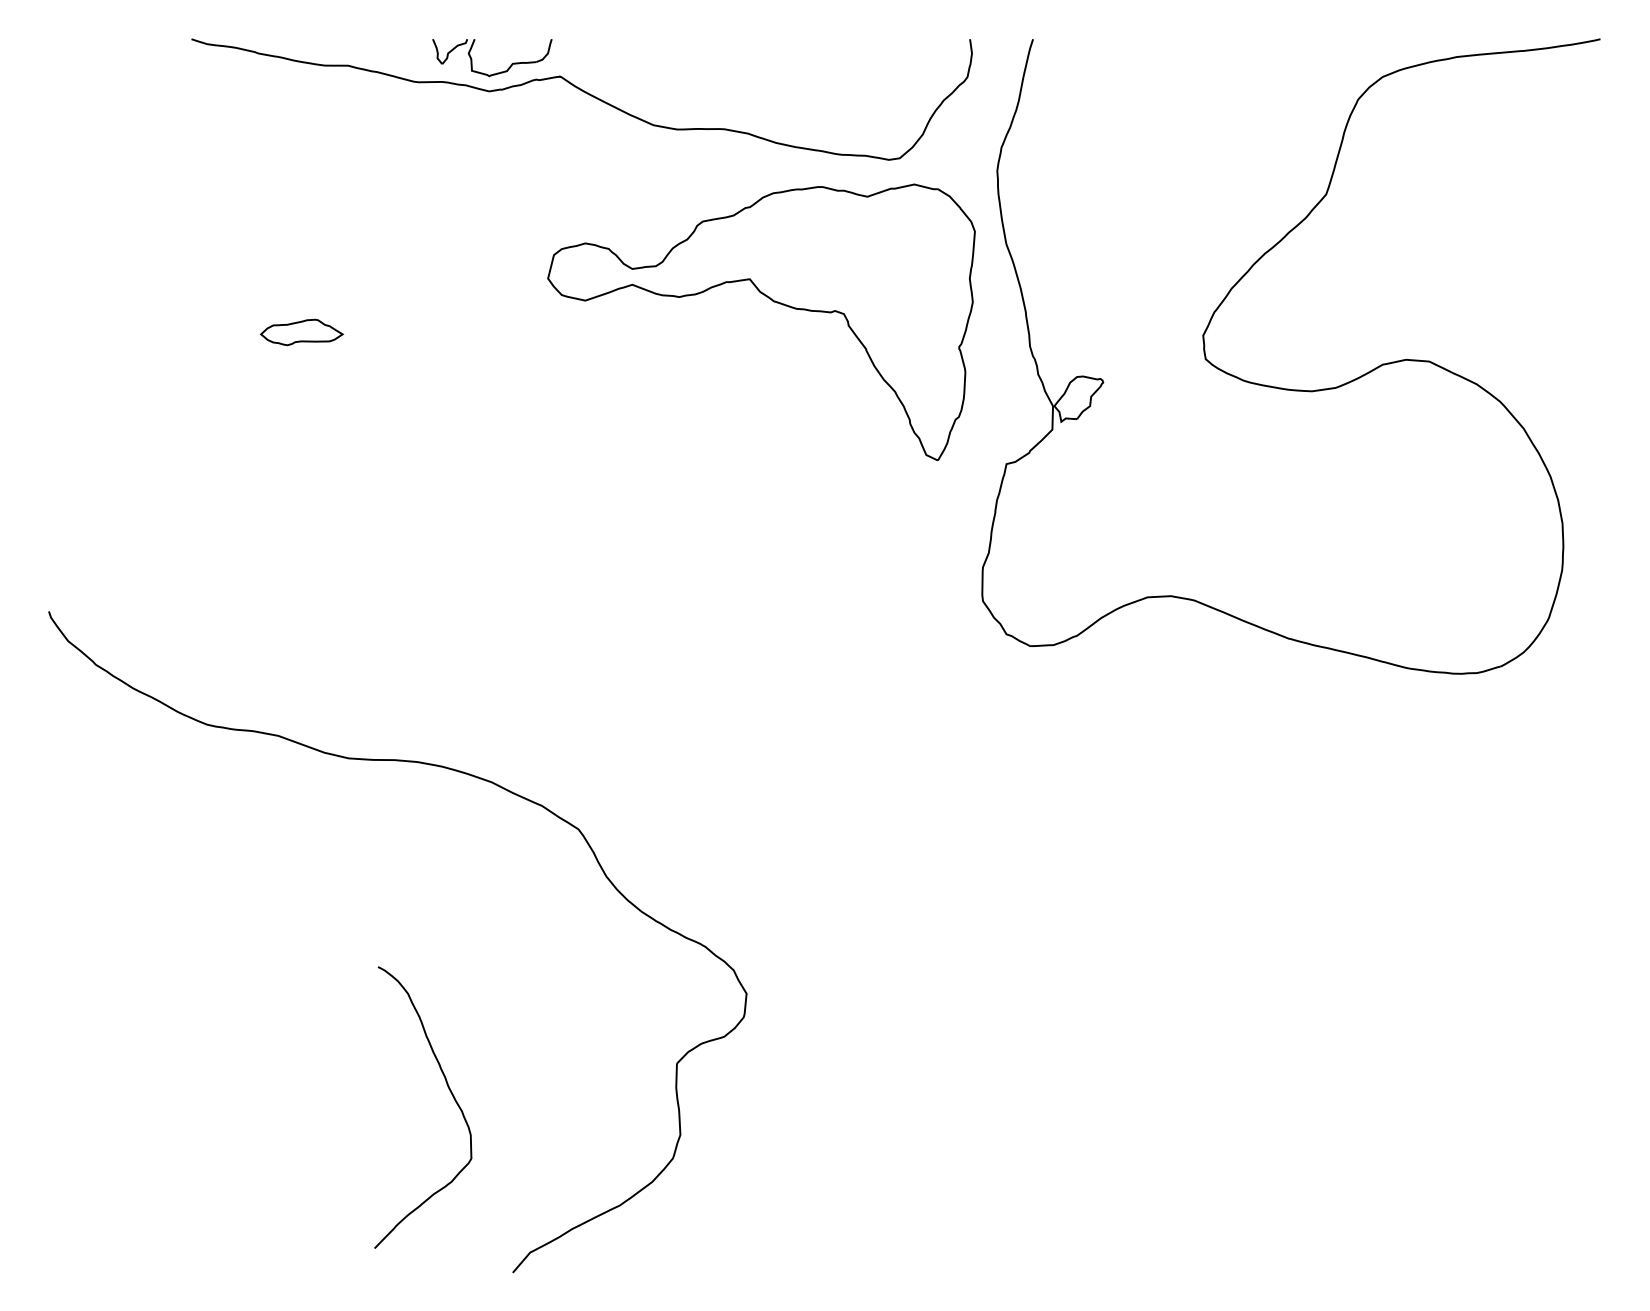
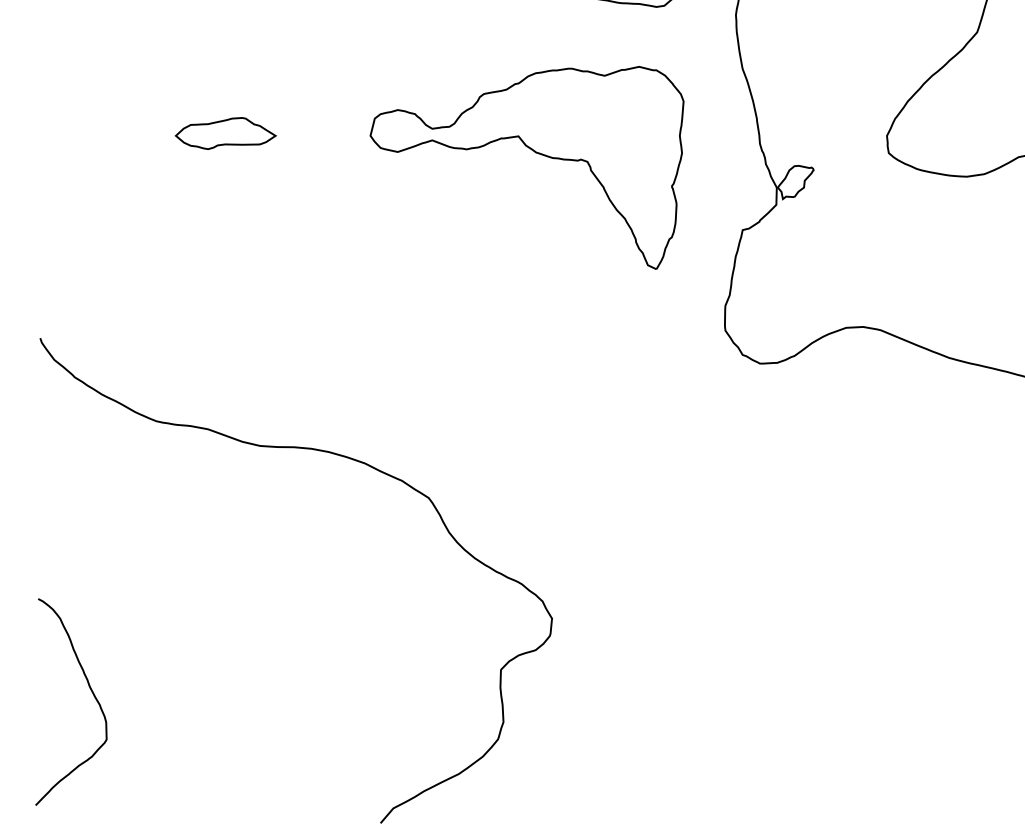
part: (773, 302) -> (535, 153), moved
part: (301, 332) -> (225, 133), size x1.67
curve: (449, 1091) -> (90, 690), moved

